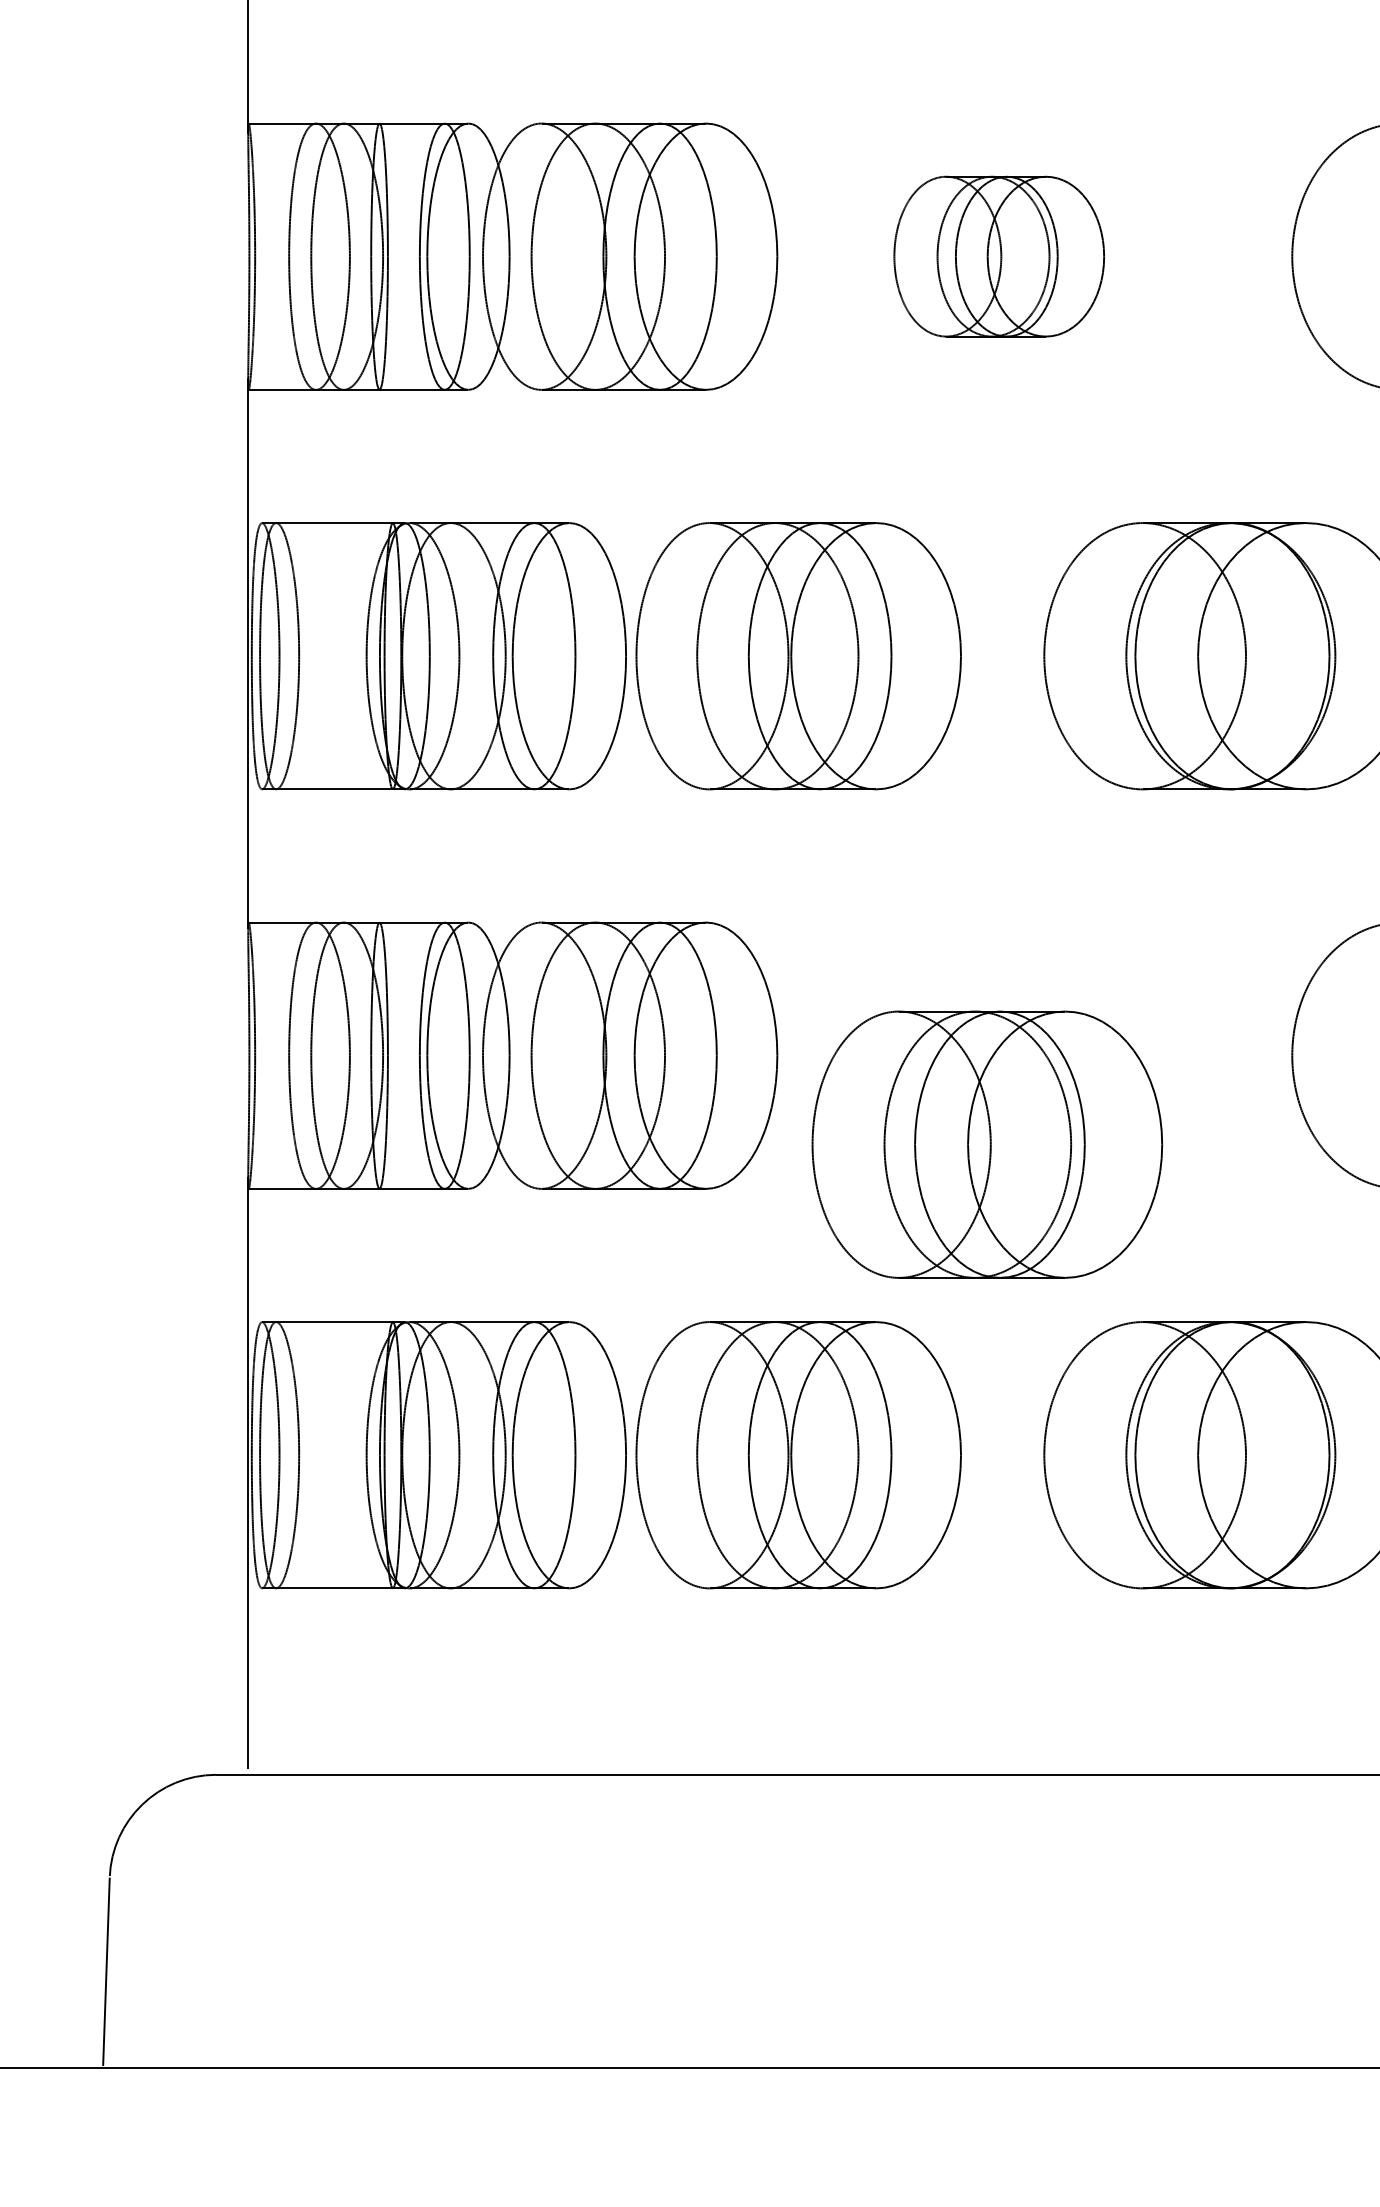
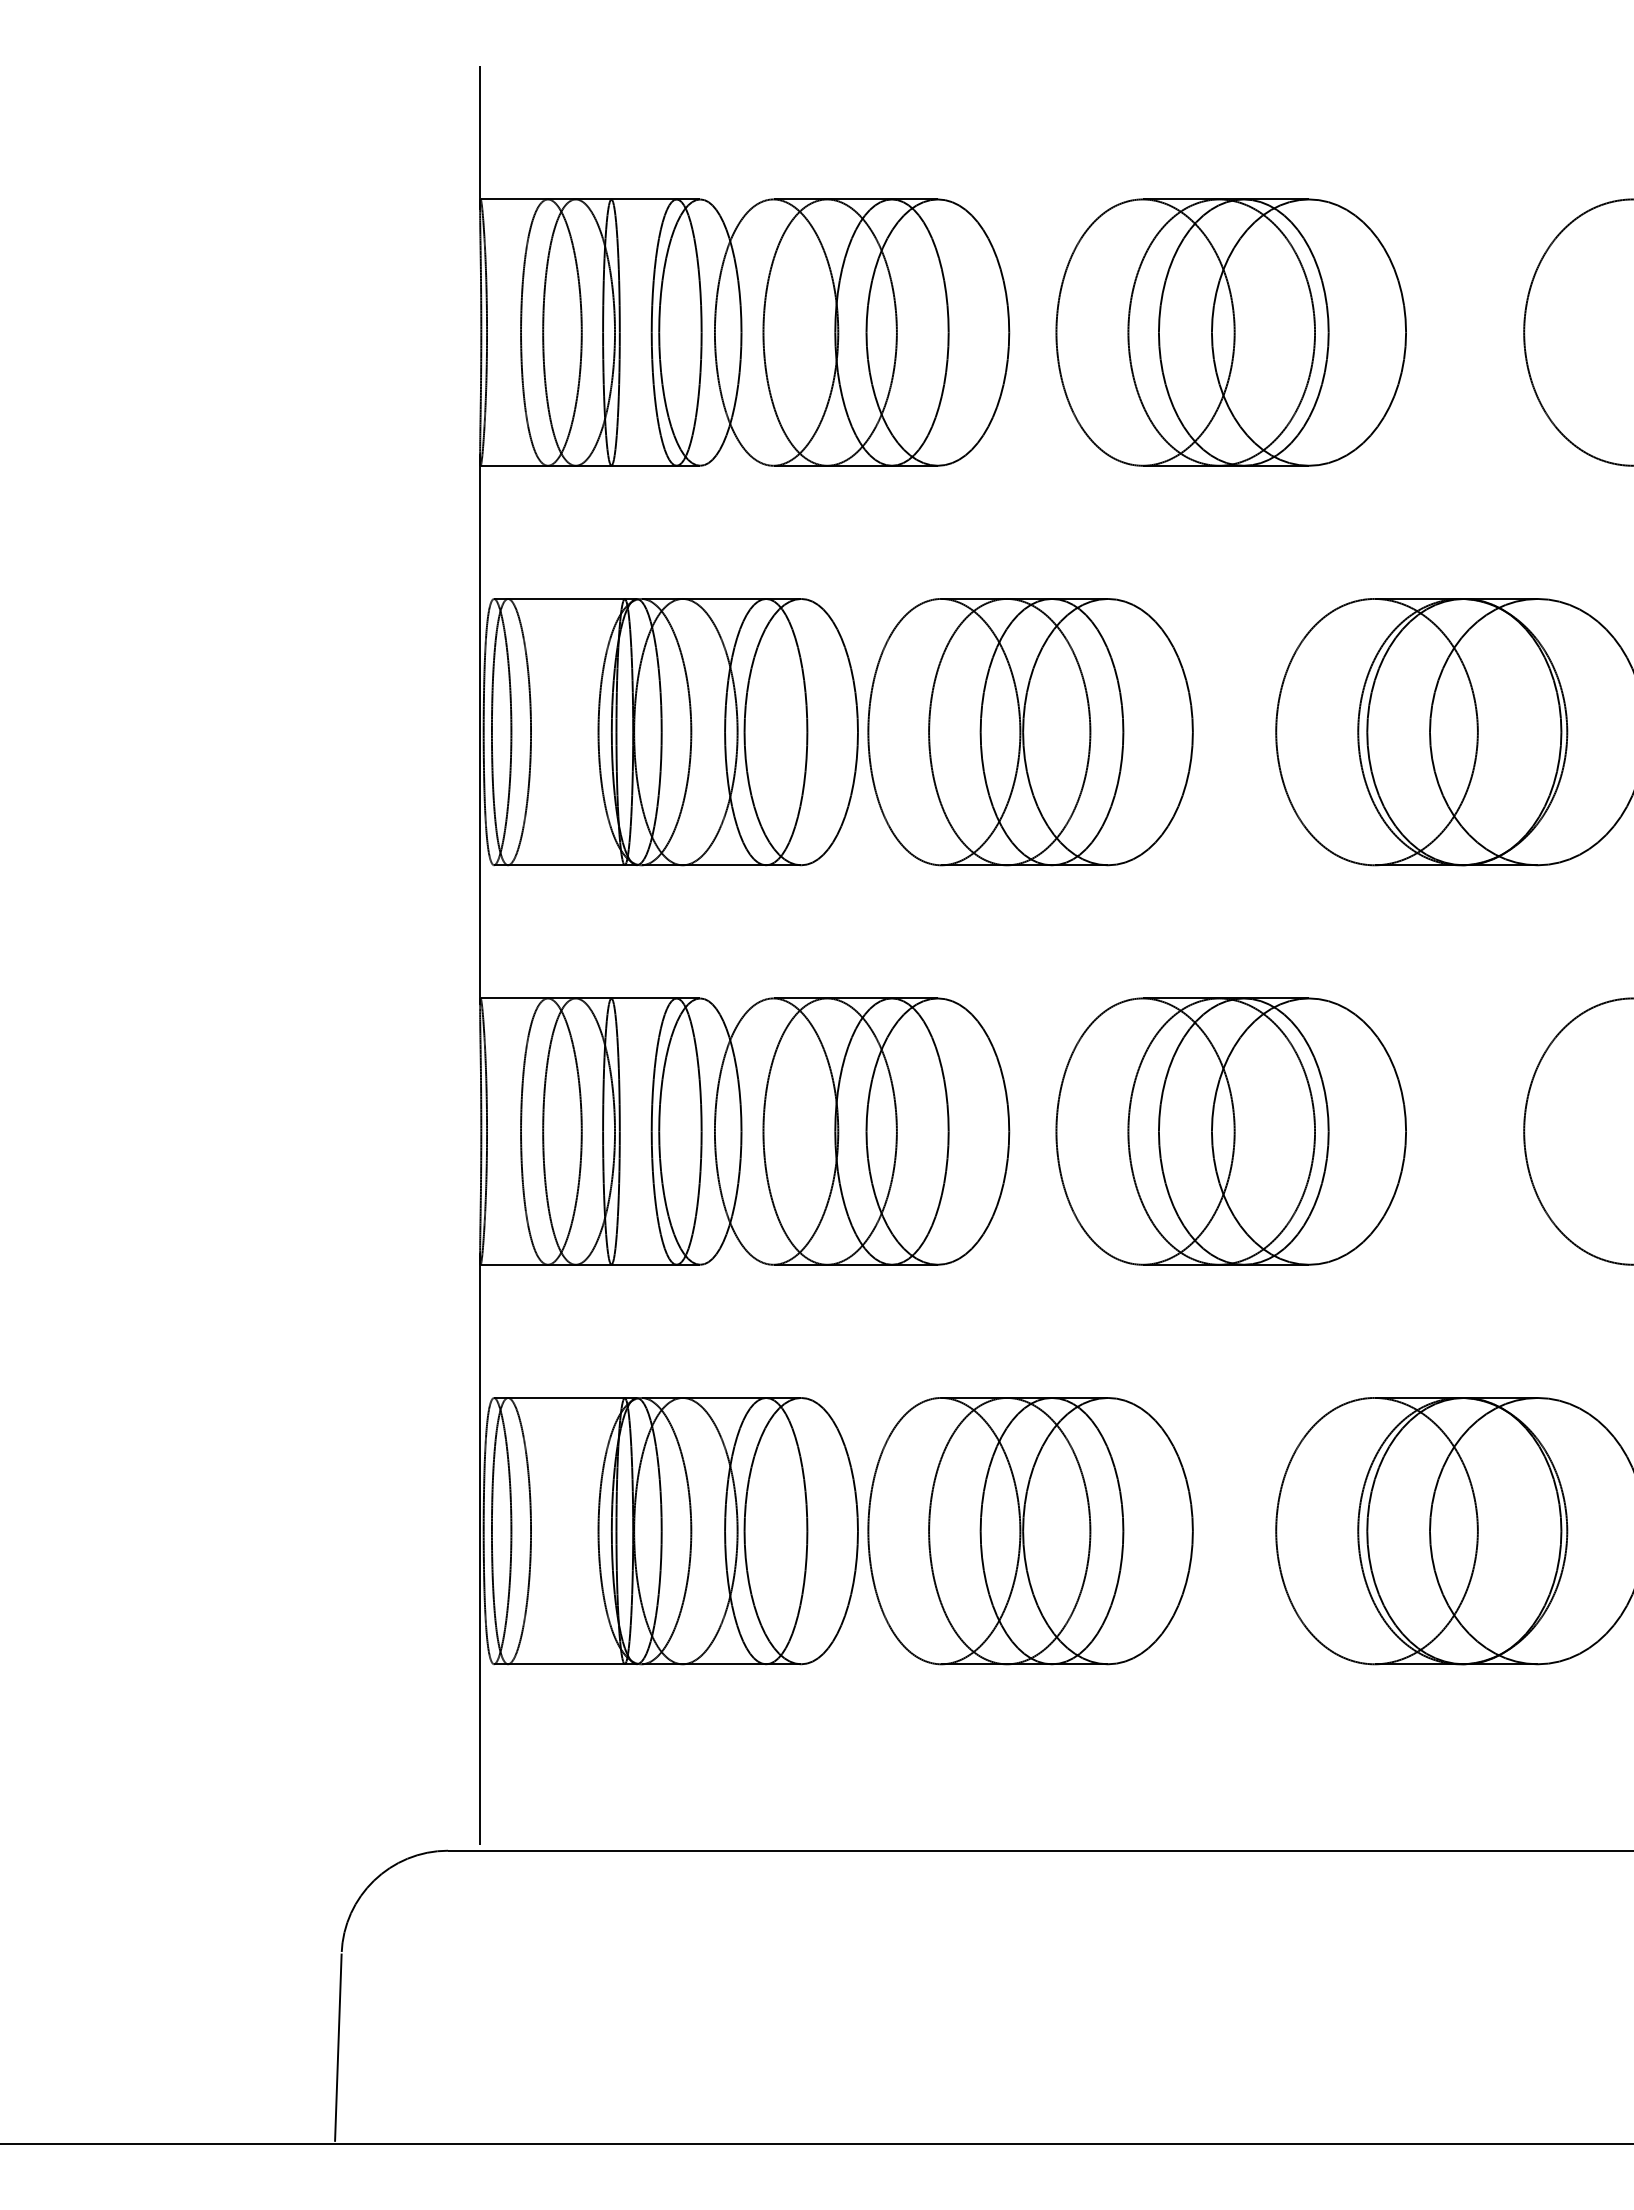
part: (998, 256) -> (1230, 332), size x1.67
part: (986, 1144) -> (1230, 1131), moved

